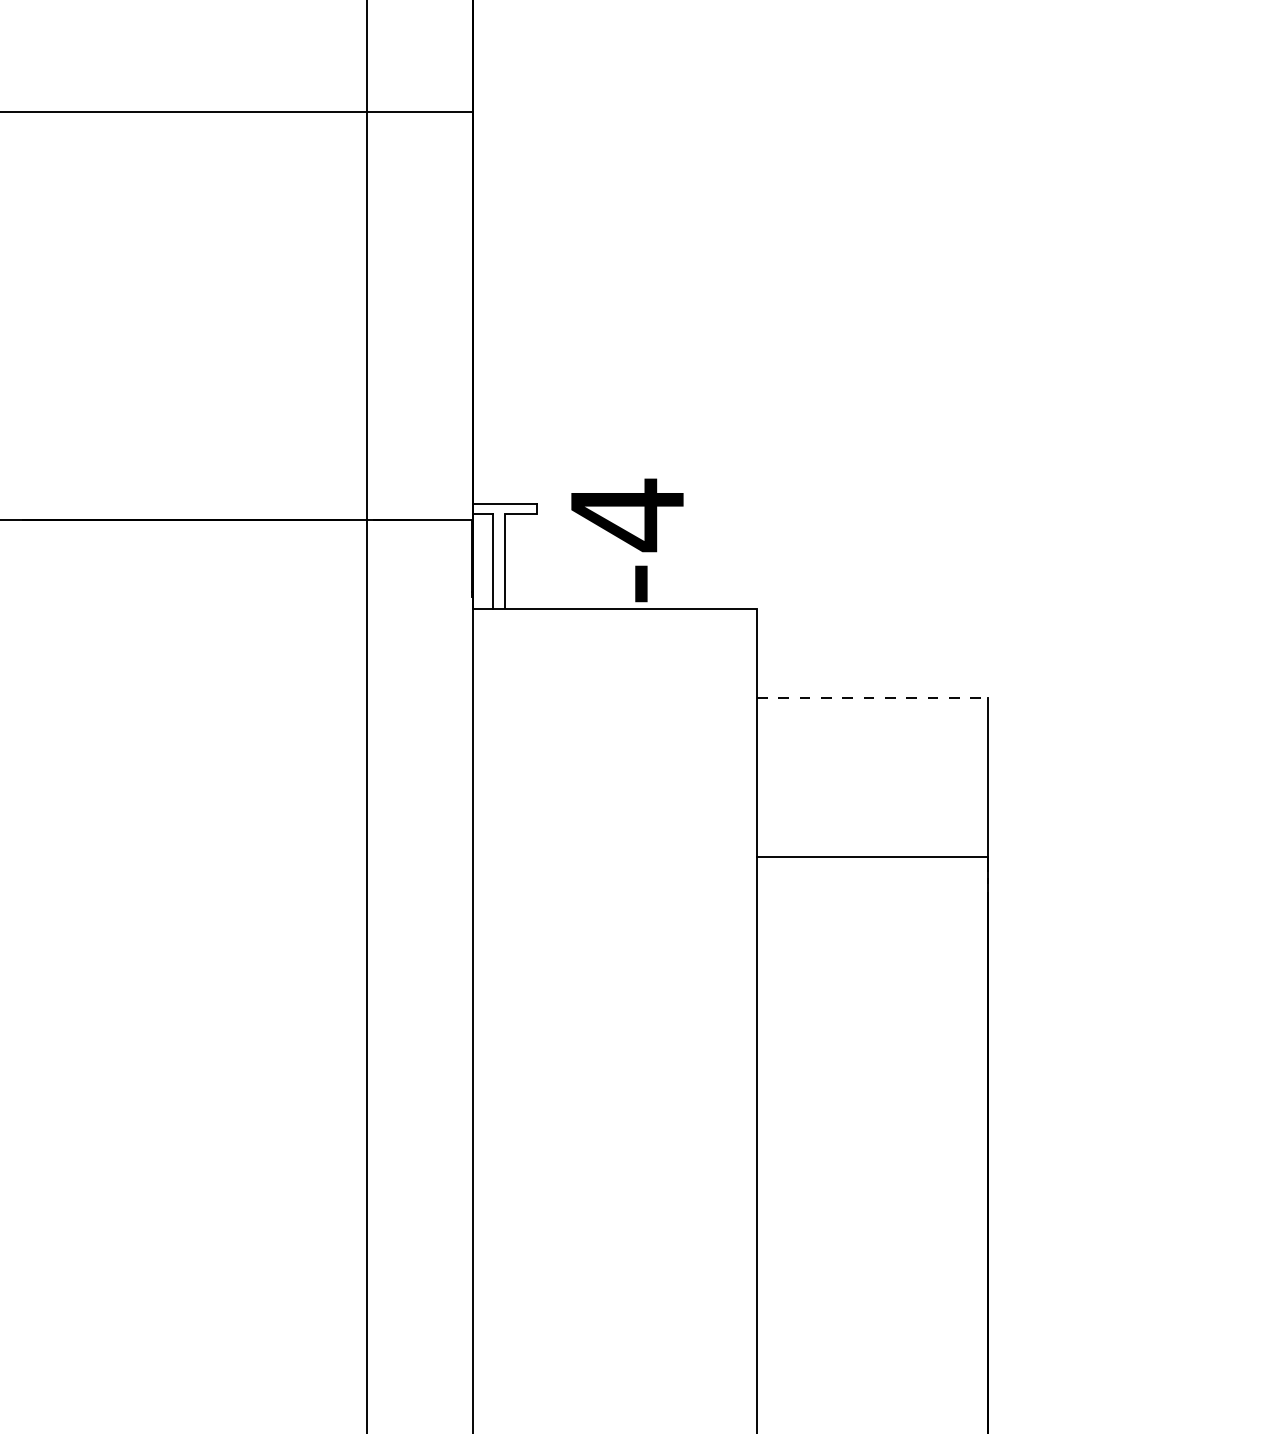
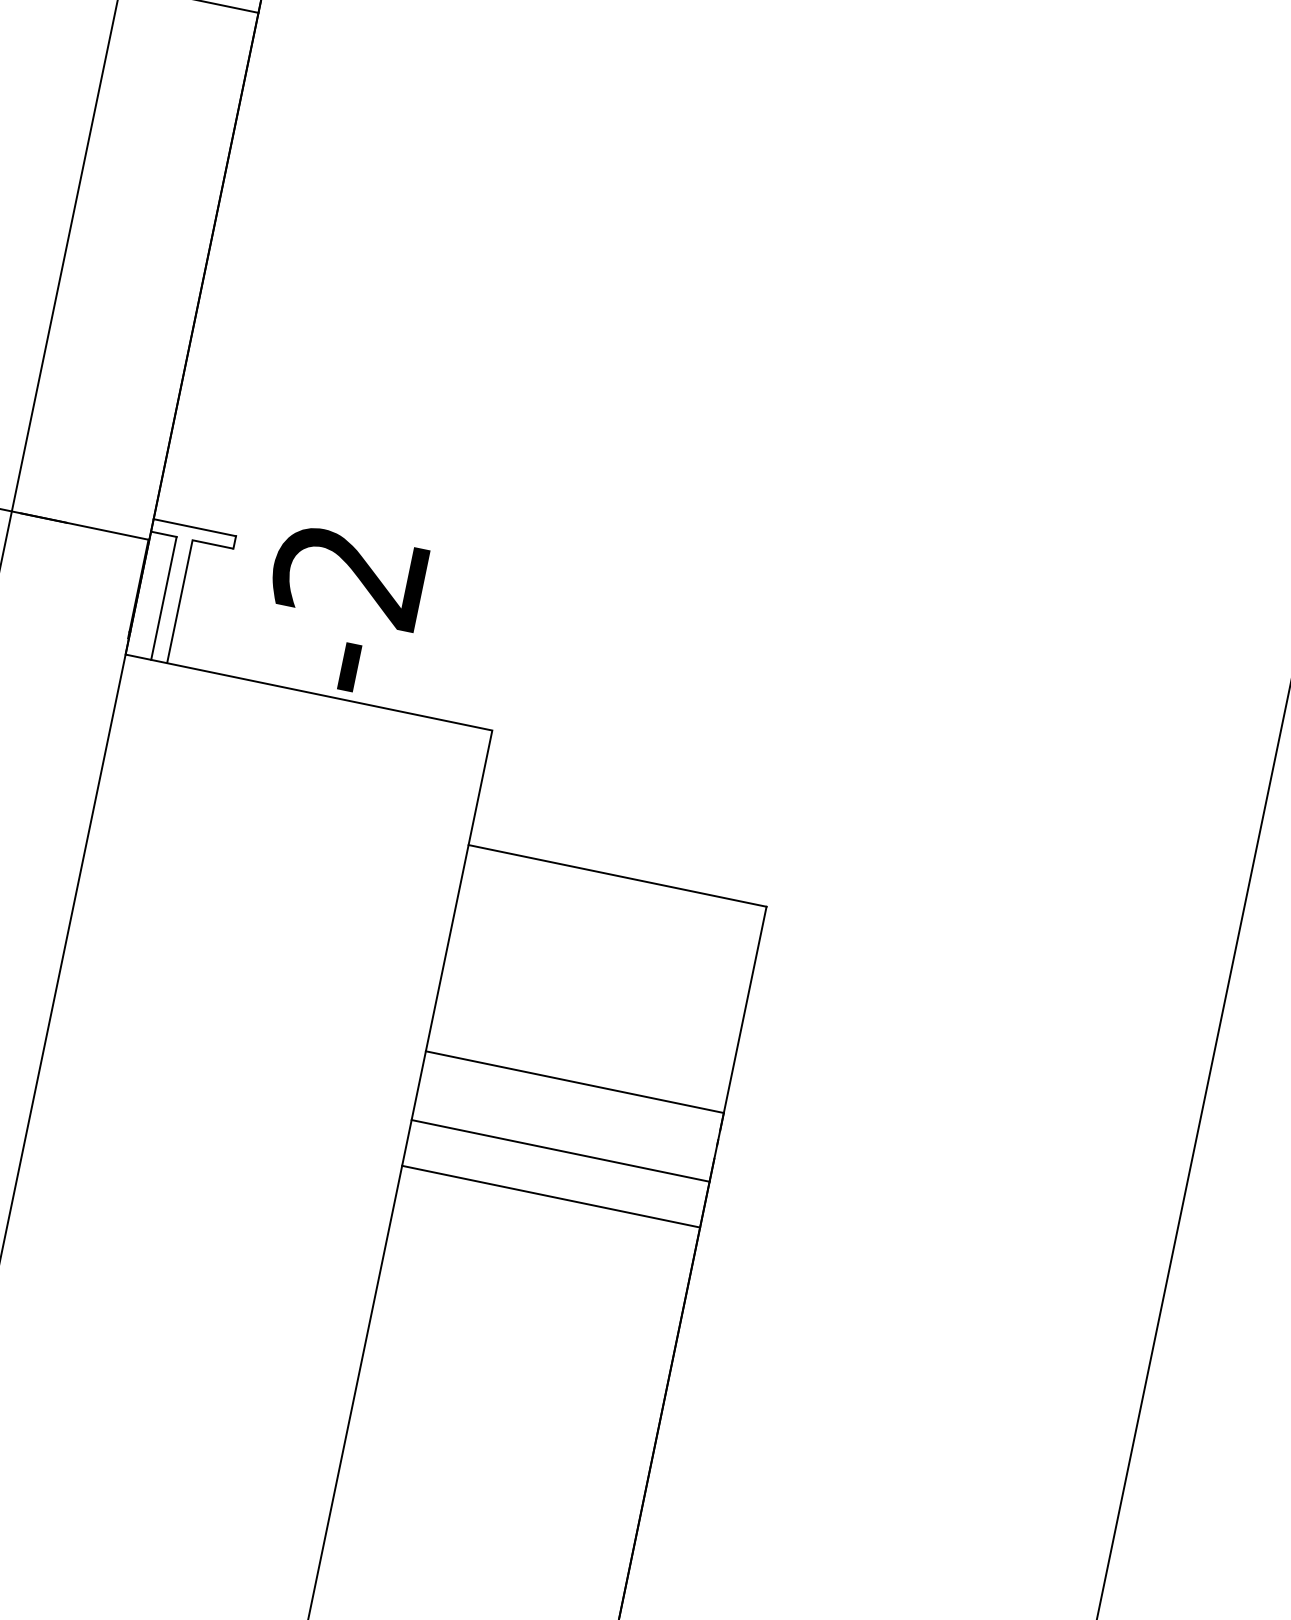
text: (626, 515) -> (348, 574), -4 -> -2
line: (873, 697) -> (618, 875), dashed -> solid
line: (872, 910) -> (560, 1150), added
line: (872, 946) -> (551, 1197), added

